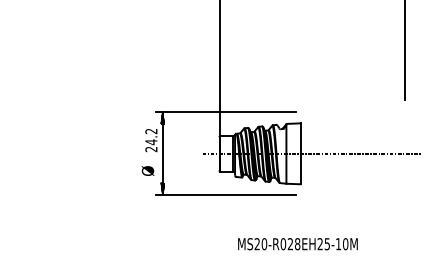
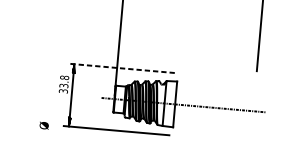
line: (225, 112) -> (121, 68), solid -> dashed
text: (151, 140) -> (64, 84), 24.2 -> 33.8
text: (147, 170) -> (43, 125), moved

